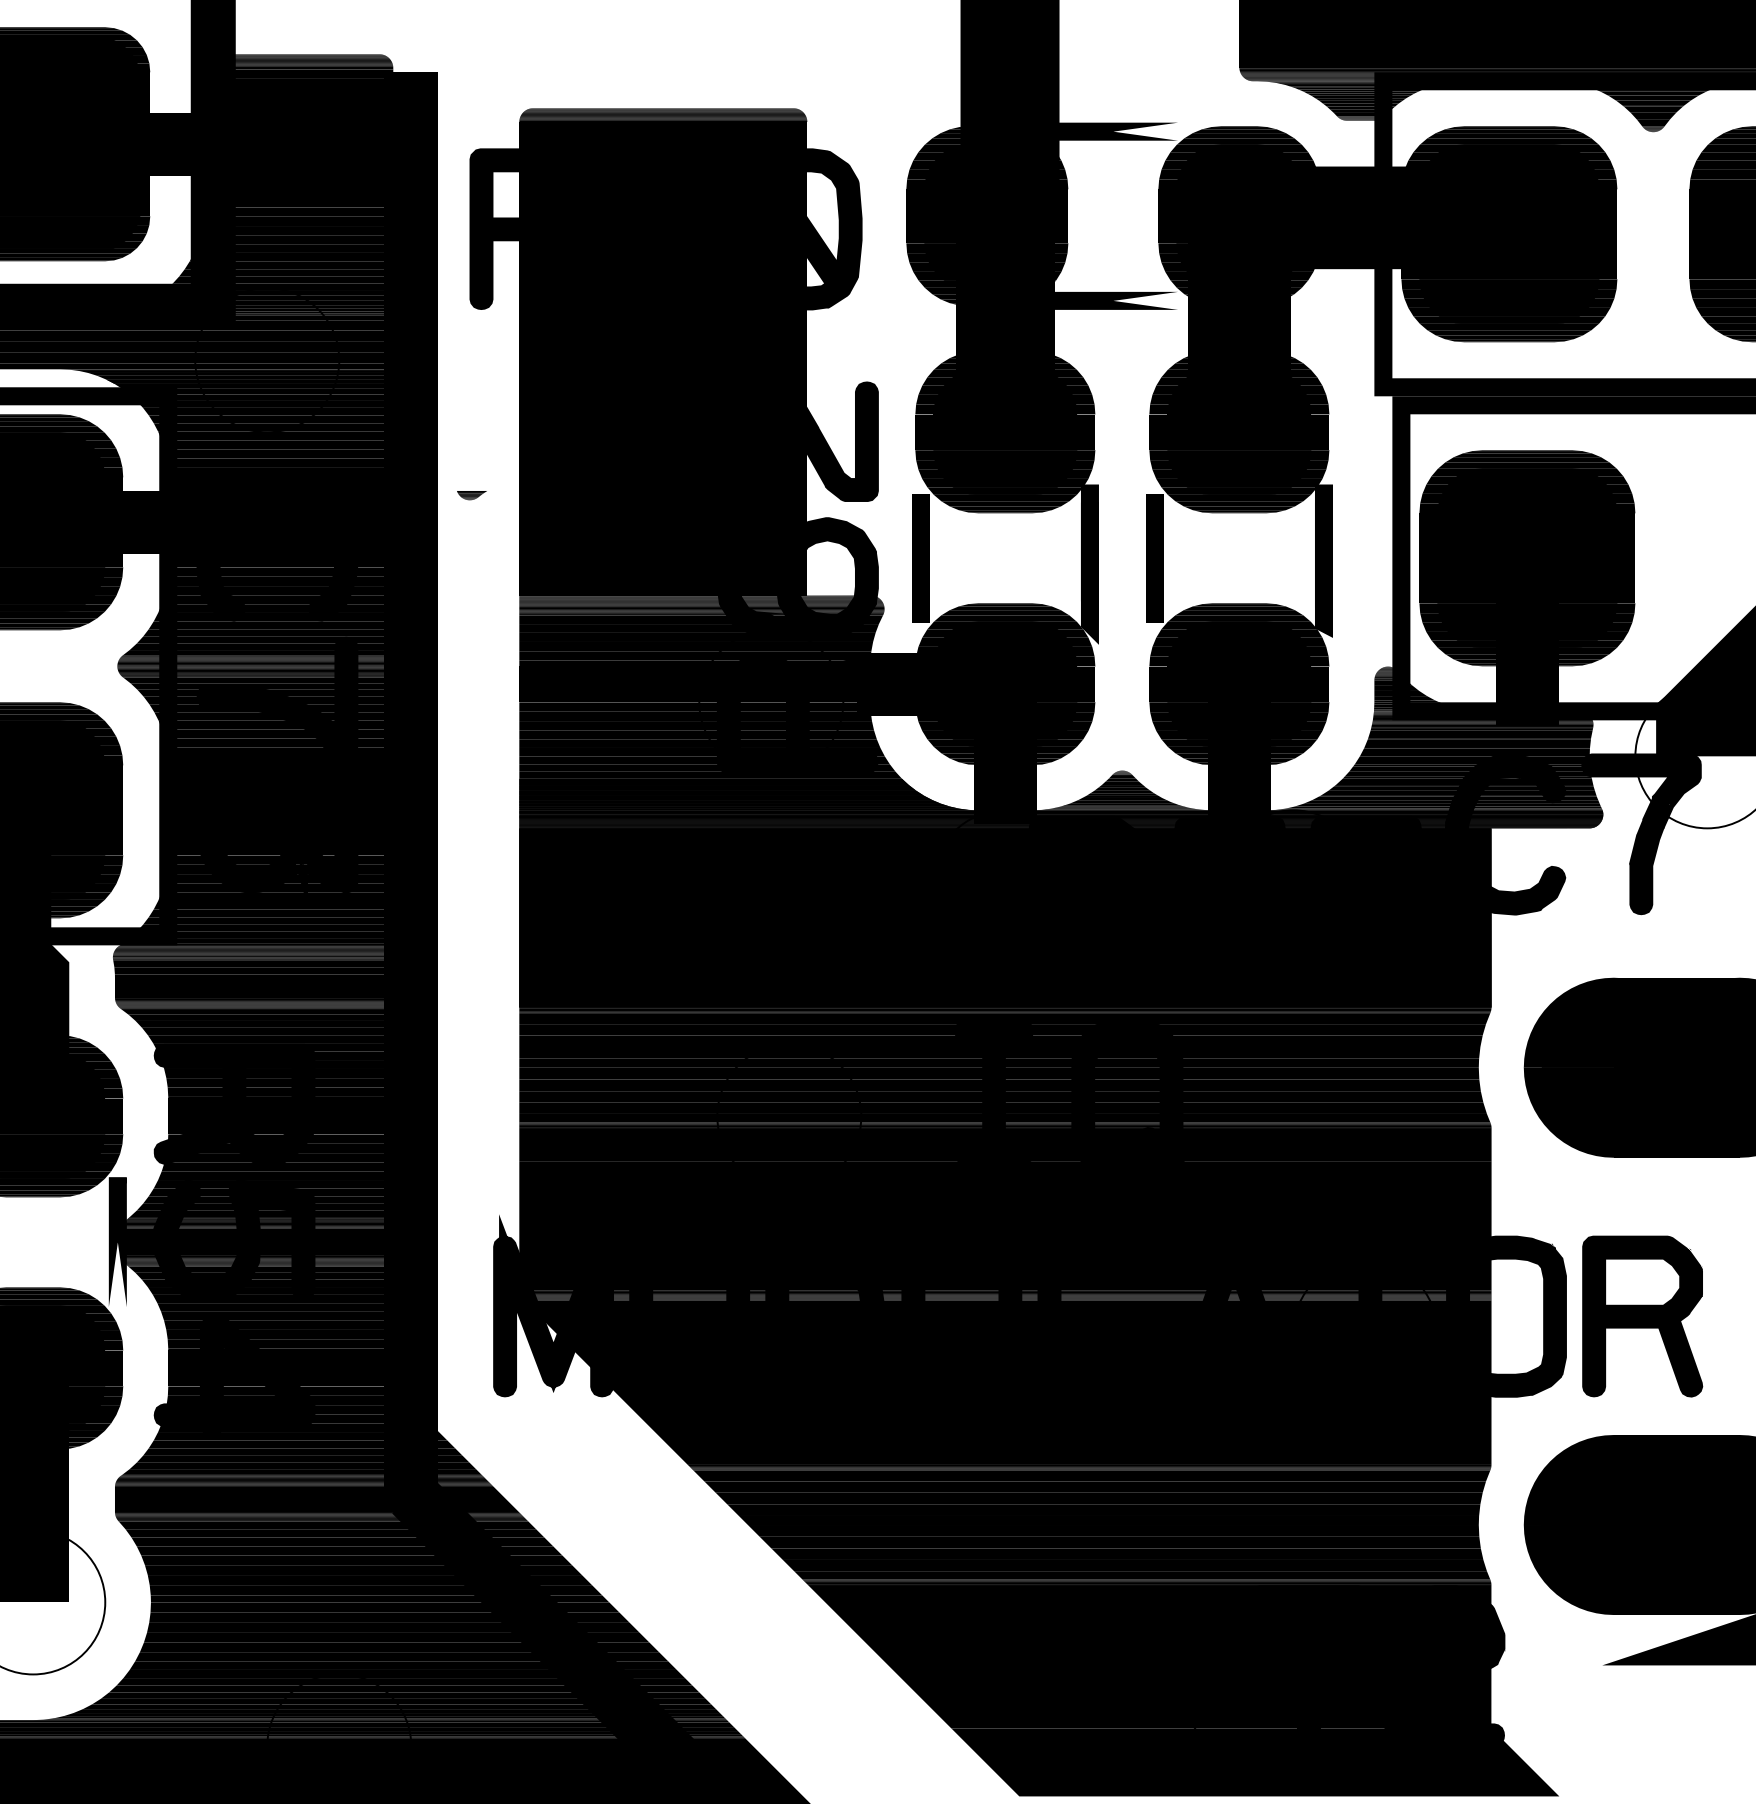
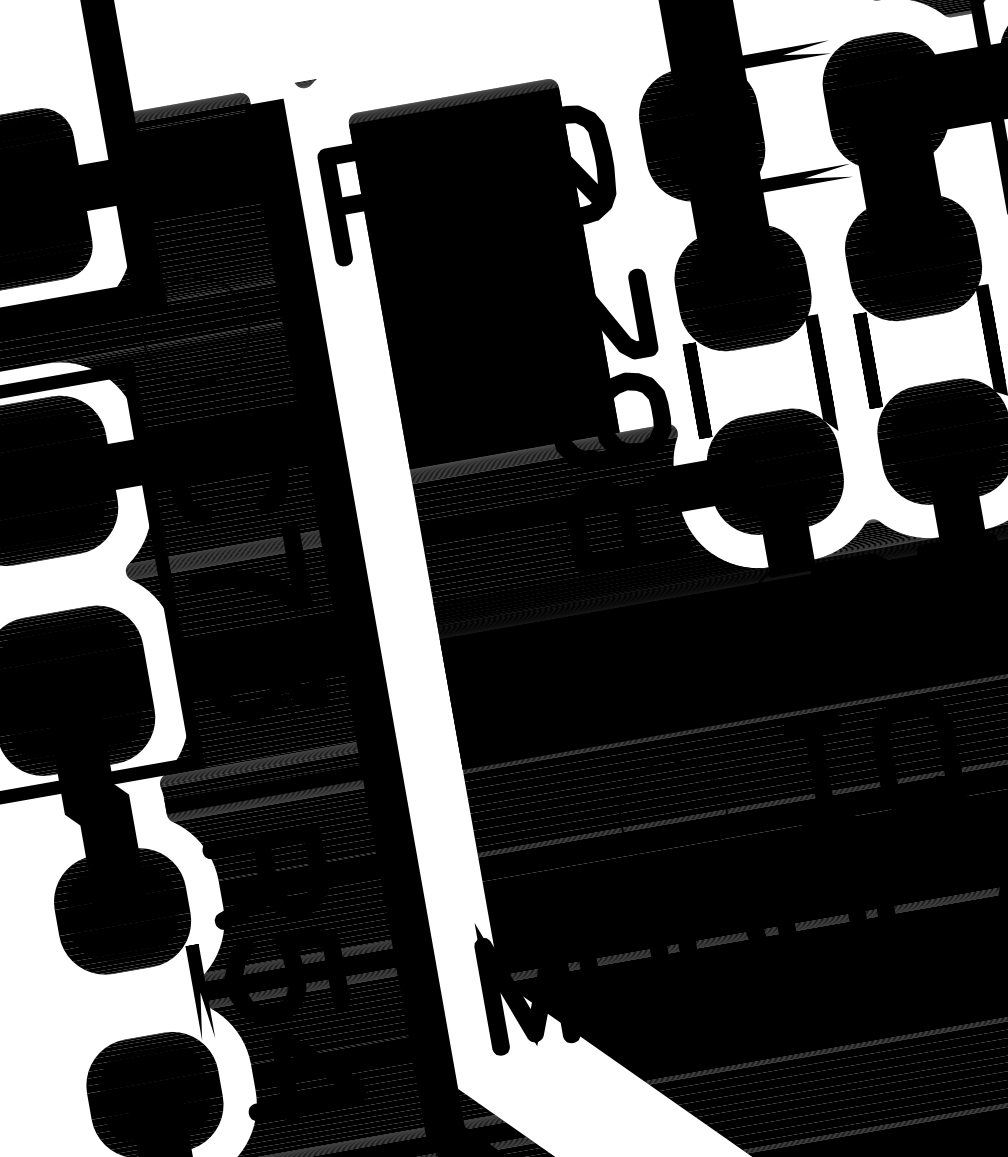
part: (471, 495) -> (305, 84), moved

